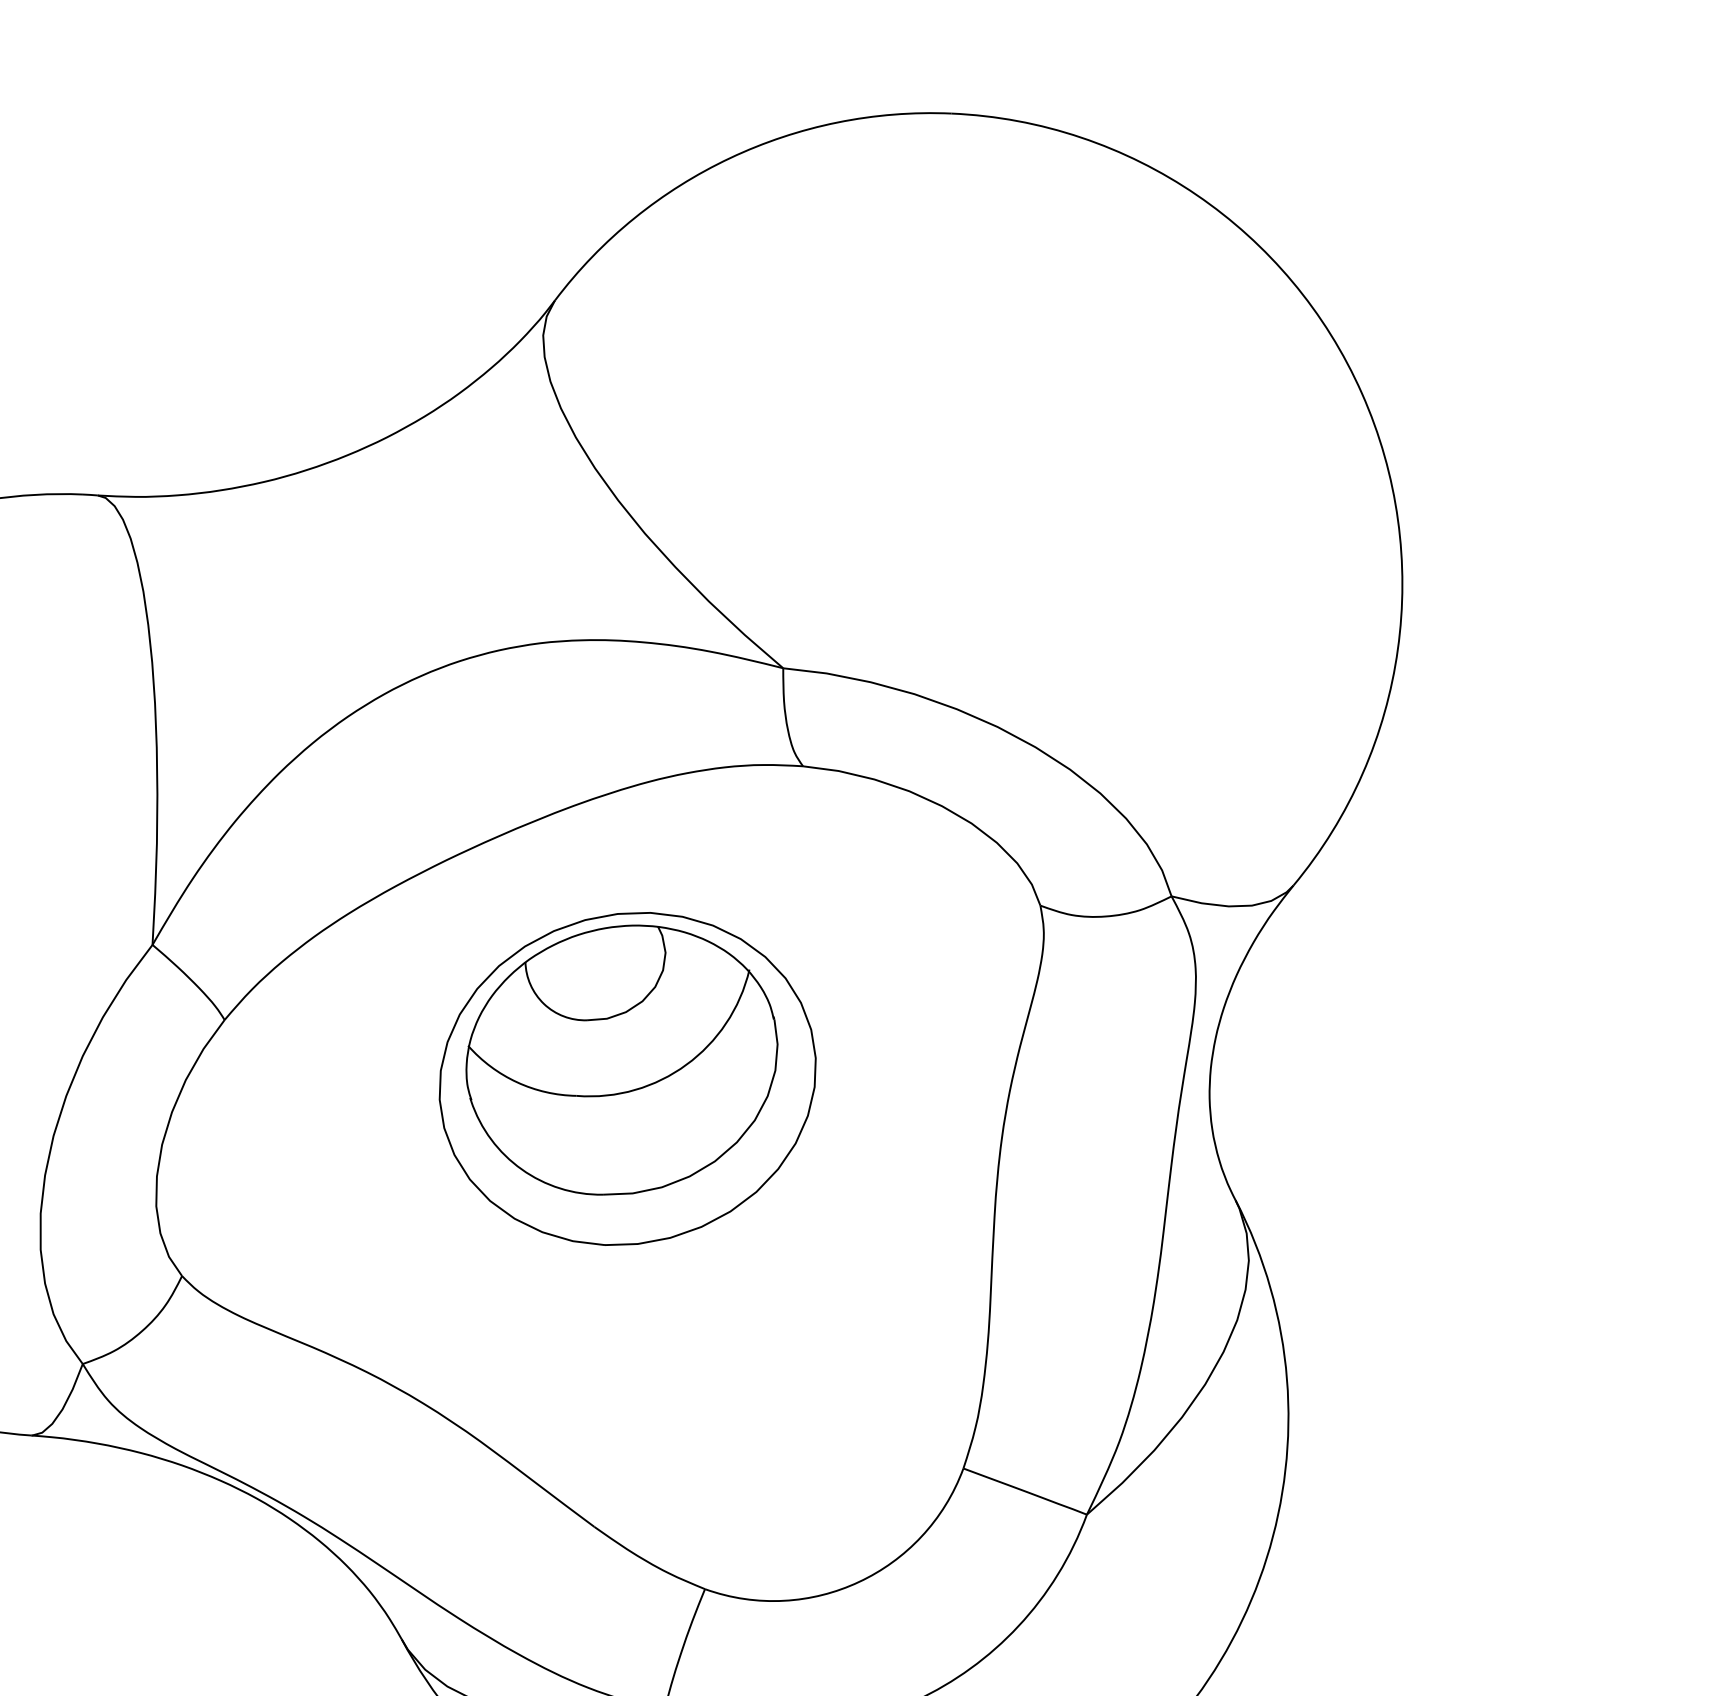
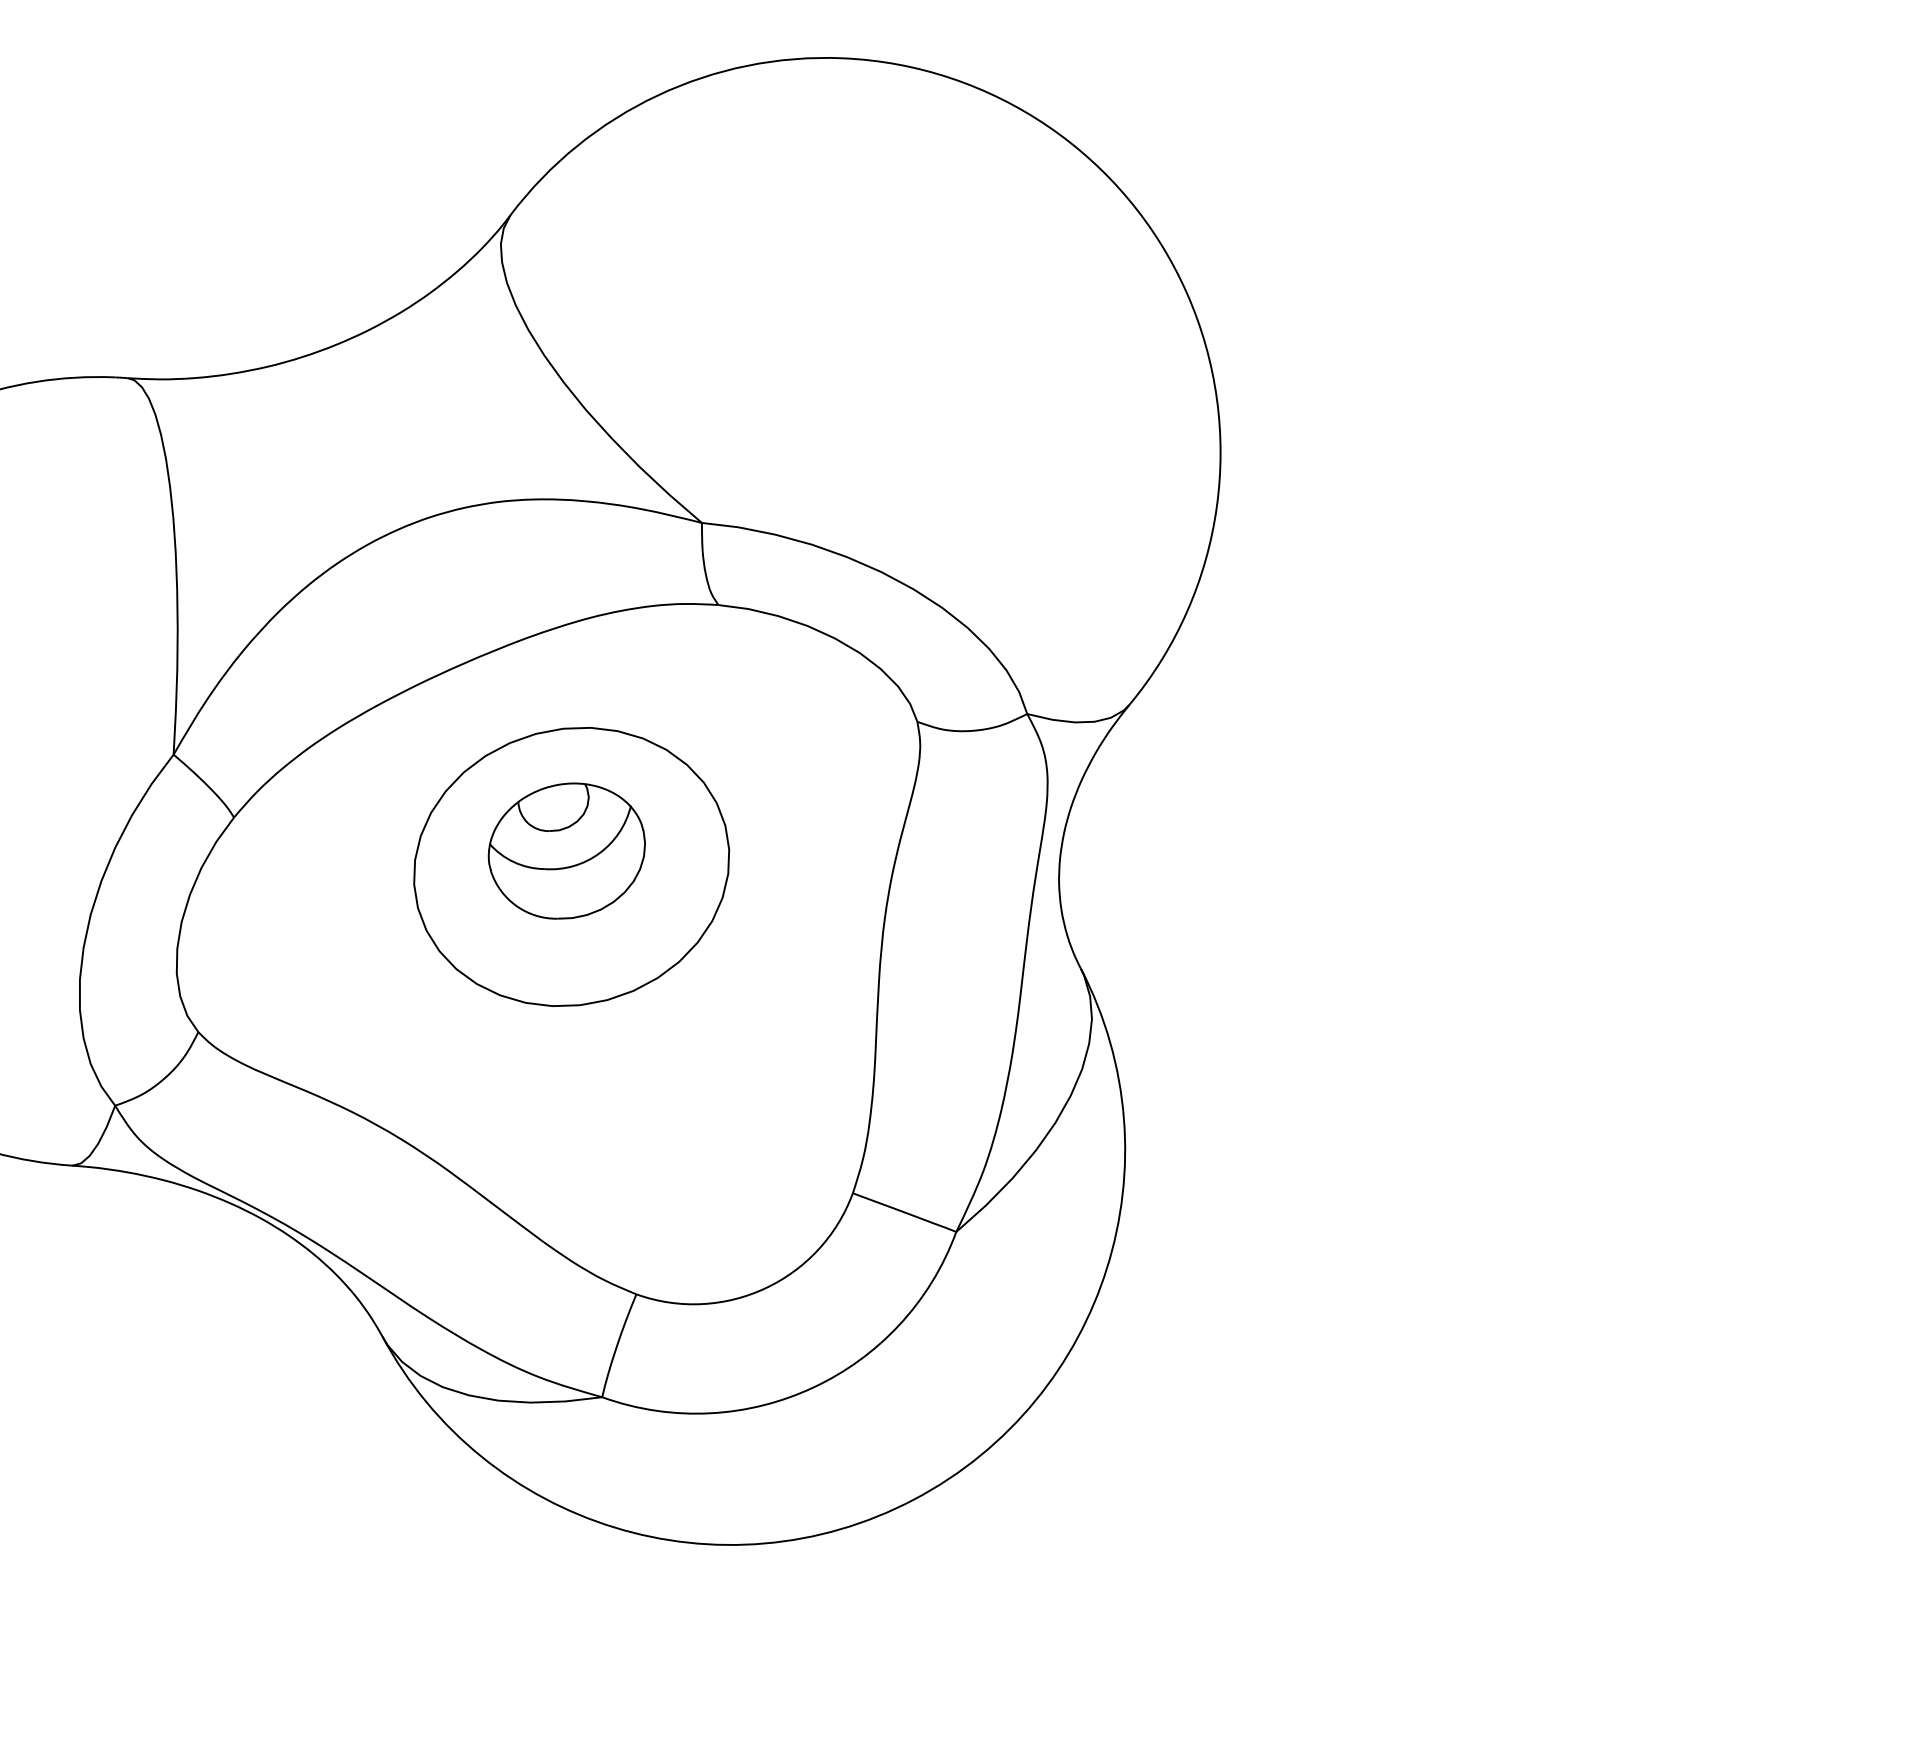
part: (621, 1059) -> (566, 850), size x0.6

